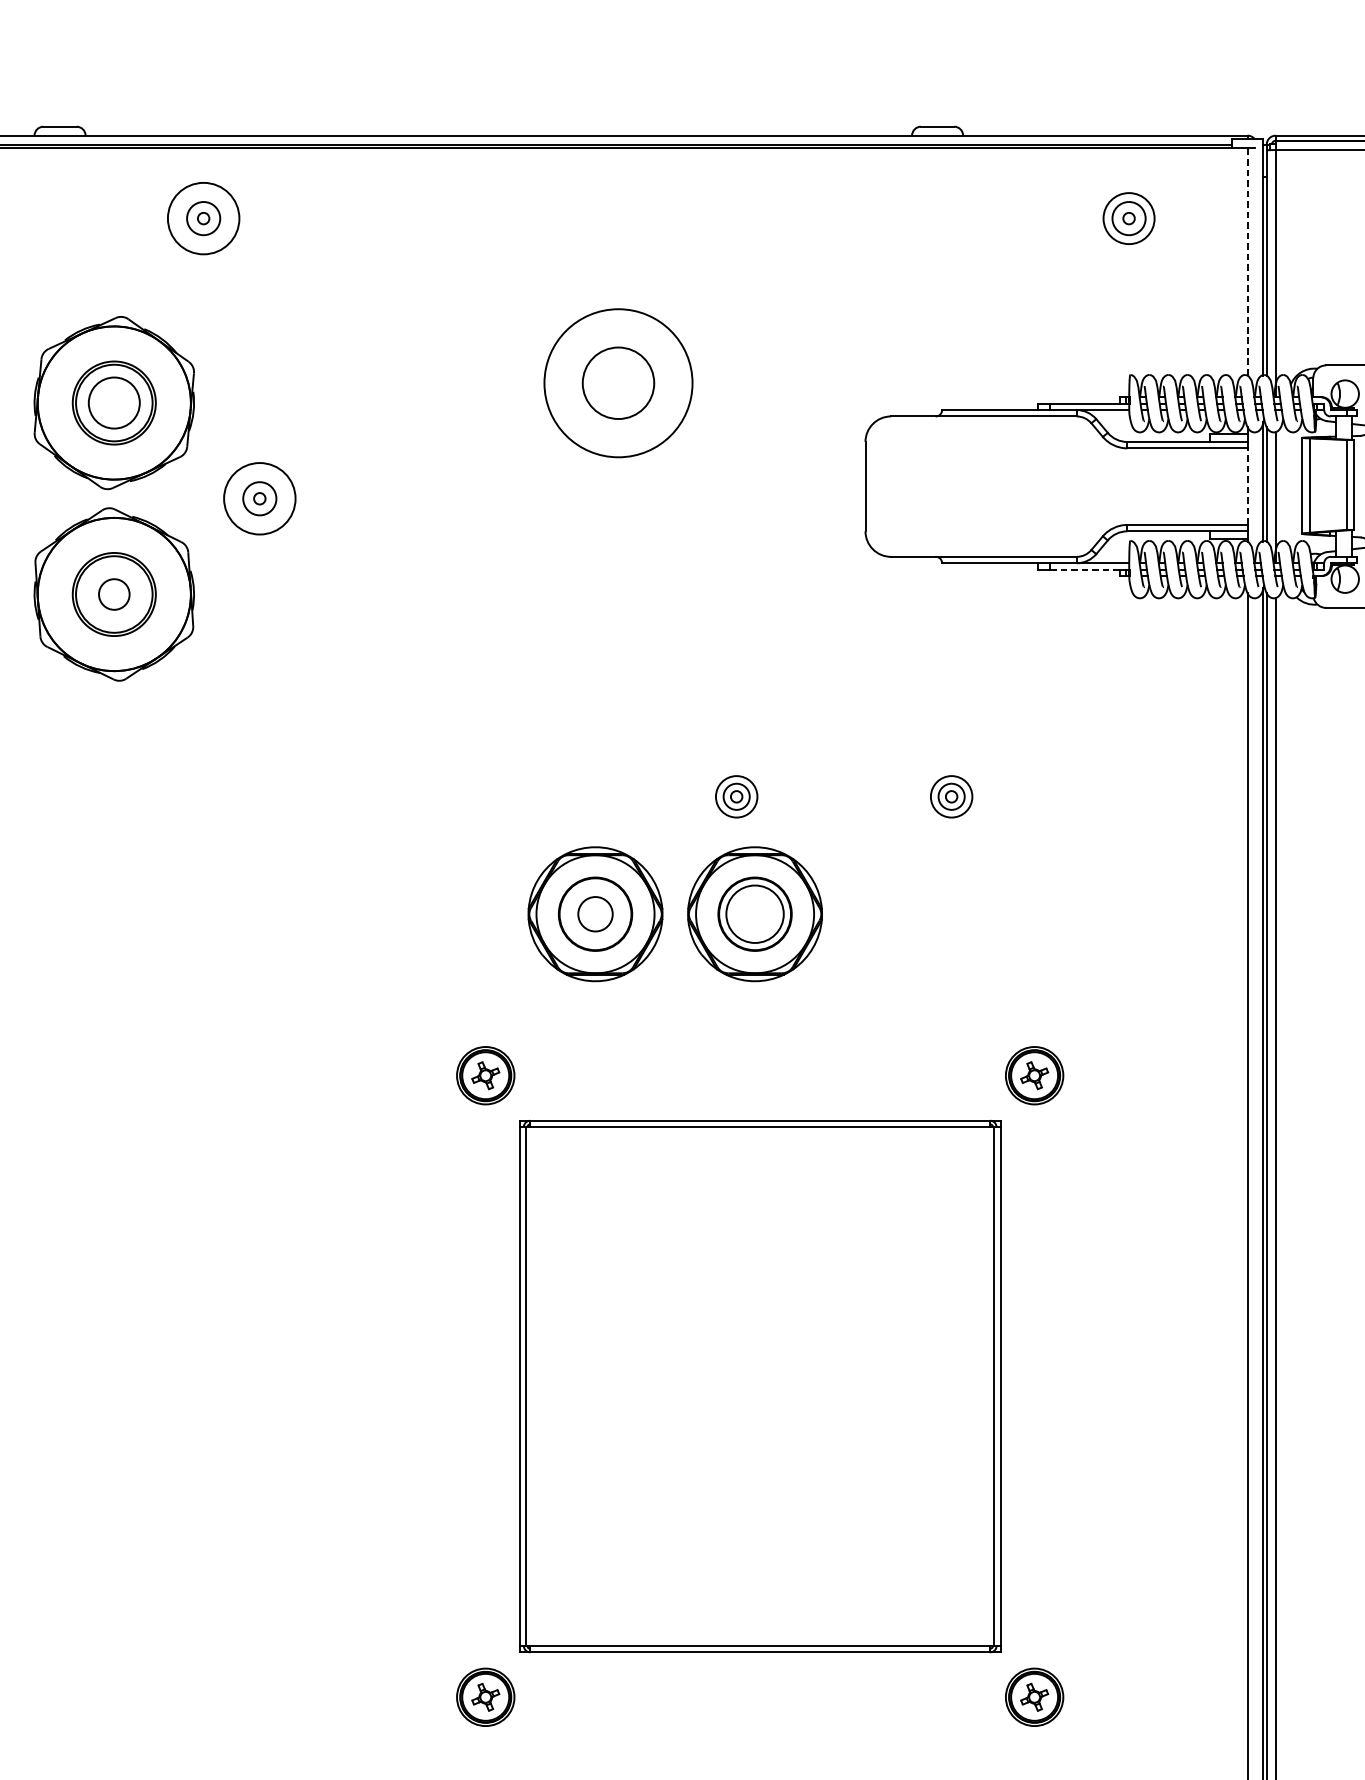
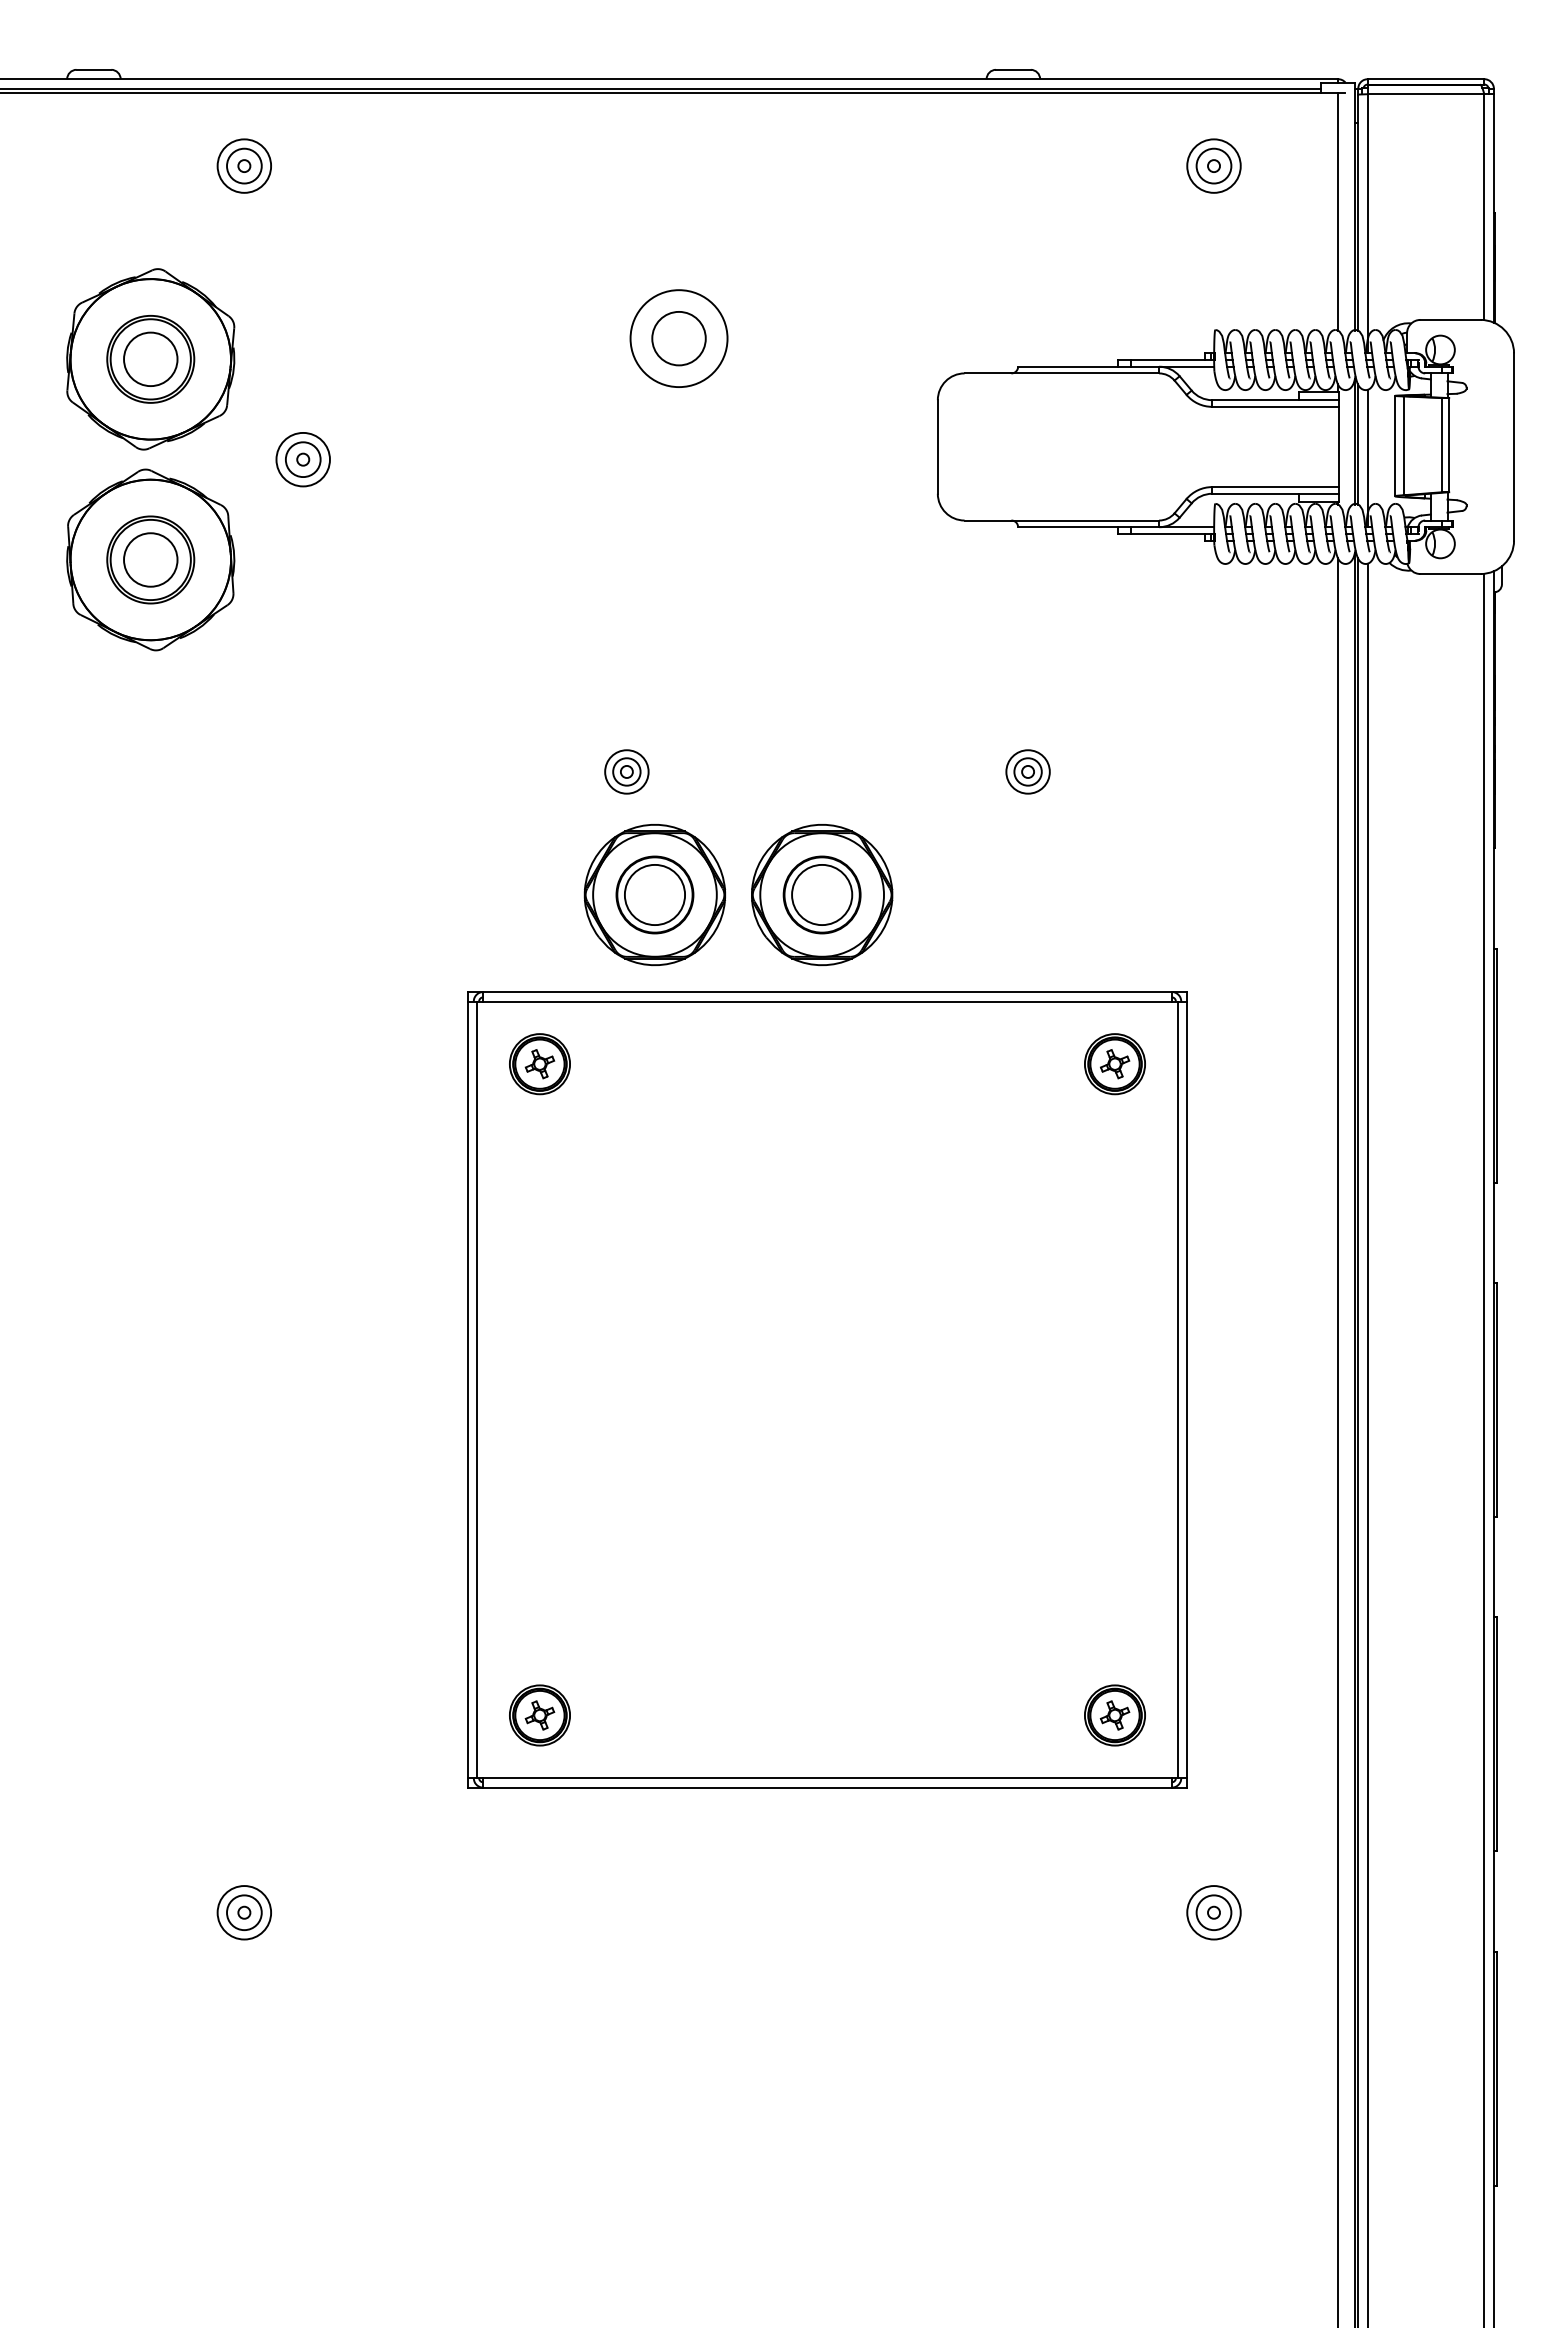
circle: (203, 218) -> (244, 165), size x0.71
line: (1247, 261) -> (1338, 211), dashed -> solid
circle: (617, 383) -> (678, 338), size x0.62
circle: (617, 383) -> (678, 338), size x0.71
line: (1248, 486) -> (1339, 446), dashed -> solid
circle: (259, 498) -> (302, 459), size x0.71
line: (1084, 569) -> (1167, 533), dashed -> solid
circle: (114, 594) -> (150, 559), size x1.67
part: (736, 796) -> (626, 771), moved
circle: (595, 913) -> (654, 894), size x1.67
part: (760, 1386) -> (827, 1389), size x1.43

